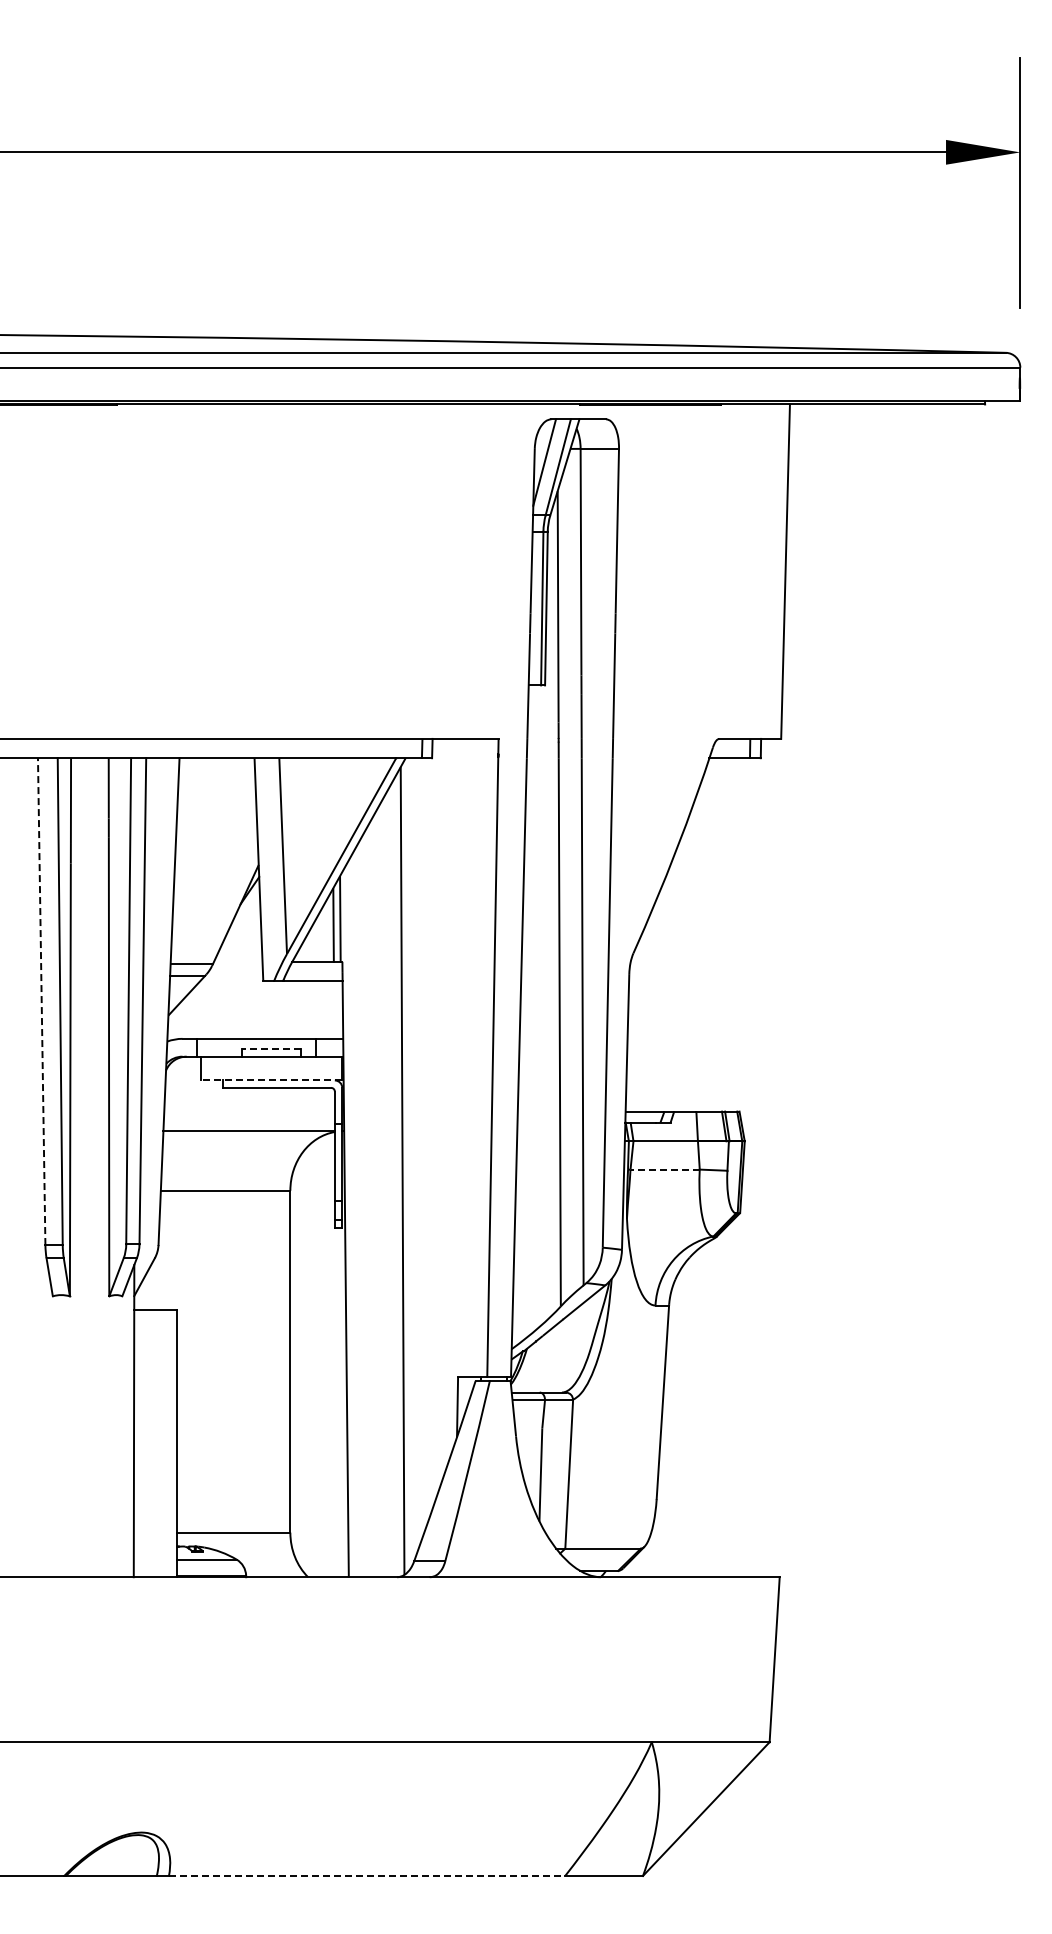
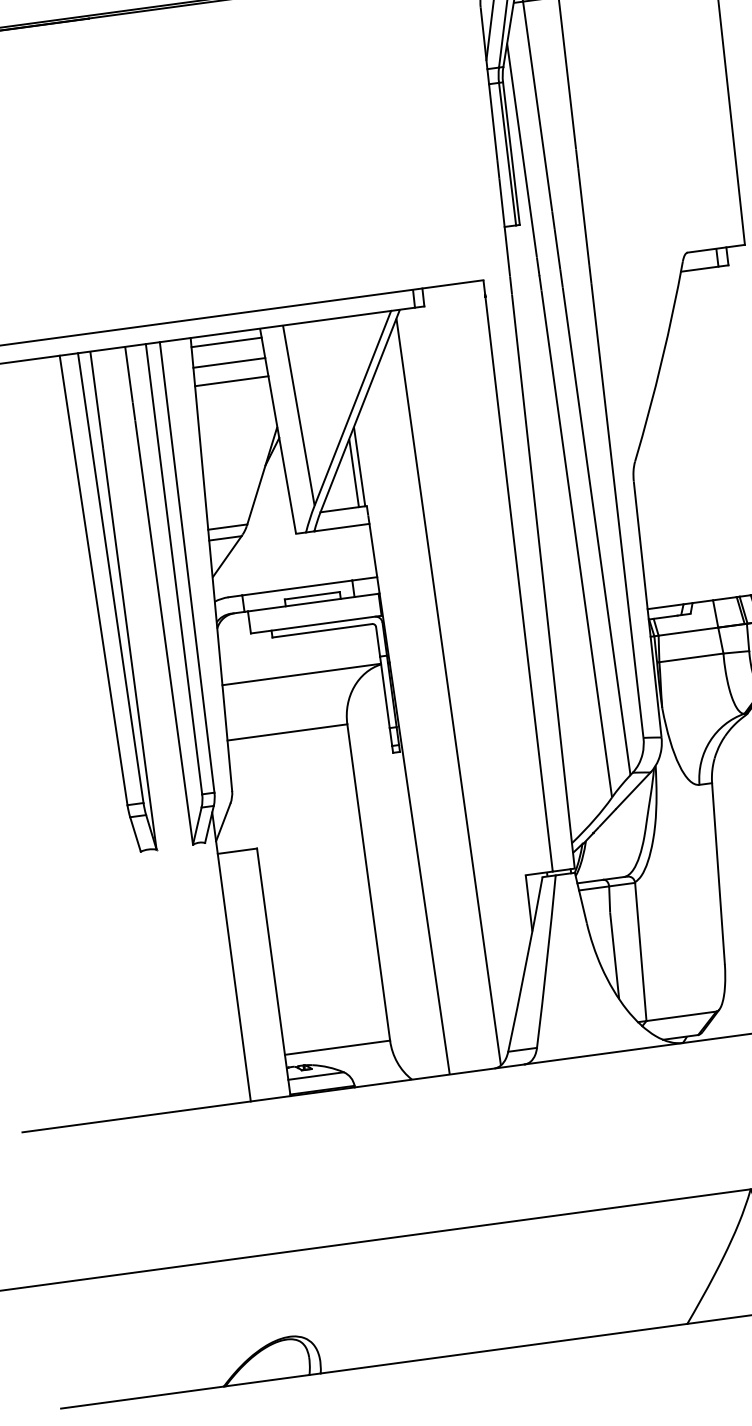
line: (216, 768) -> (226, 342), added
line: (216, 790) -> (228, 363), added
line: (216, 809) -> (231, 380), added
line: (41, 1001) -> (93, 580), dashed -> solid
line: (271, 1049) -> (312, 596), dashed -> solid
line: (271, 1080) -> (316, 624), dashed -> solid
line: (665, 1169) -> (691, 657), dashed -> solid
line: (367, 1875) -> (504, 1348), dashed -> solid

